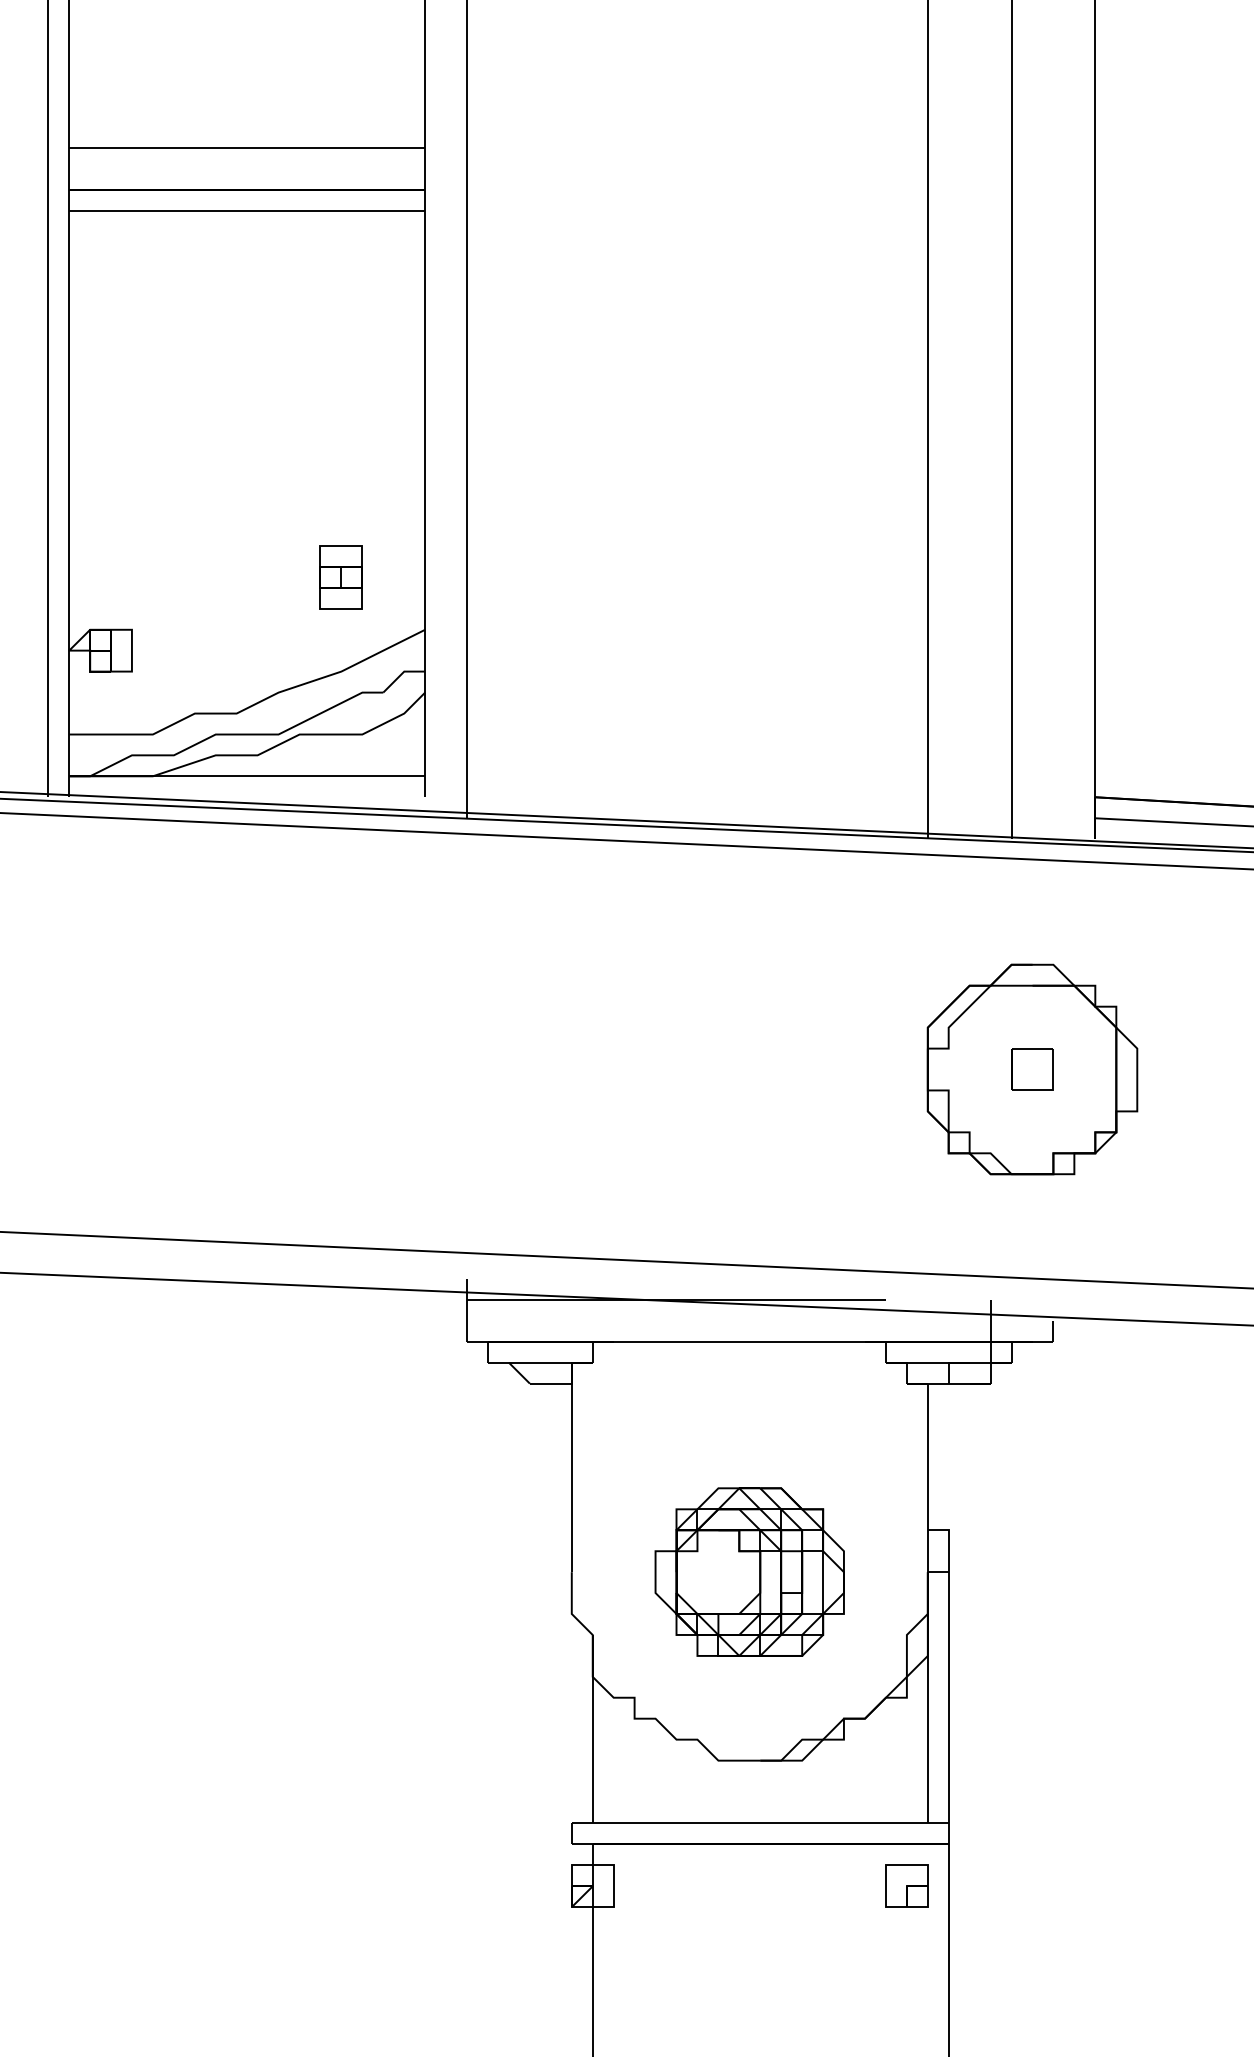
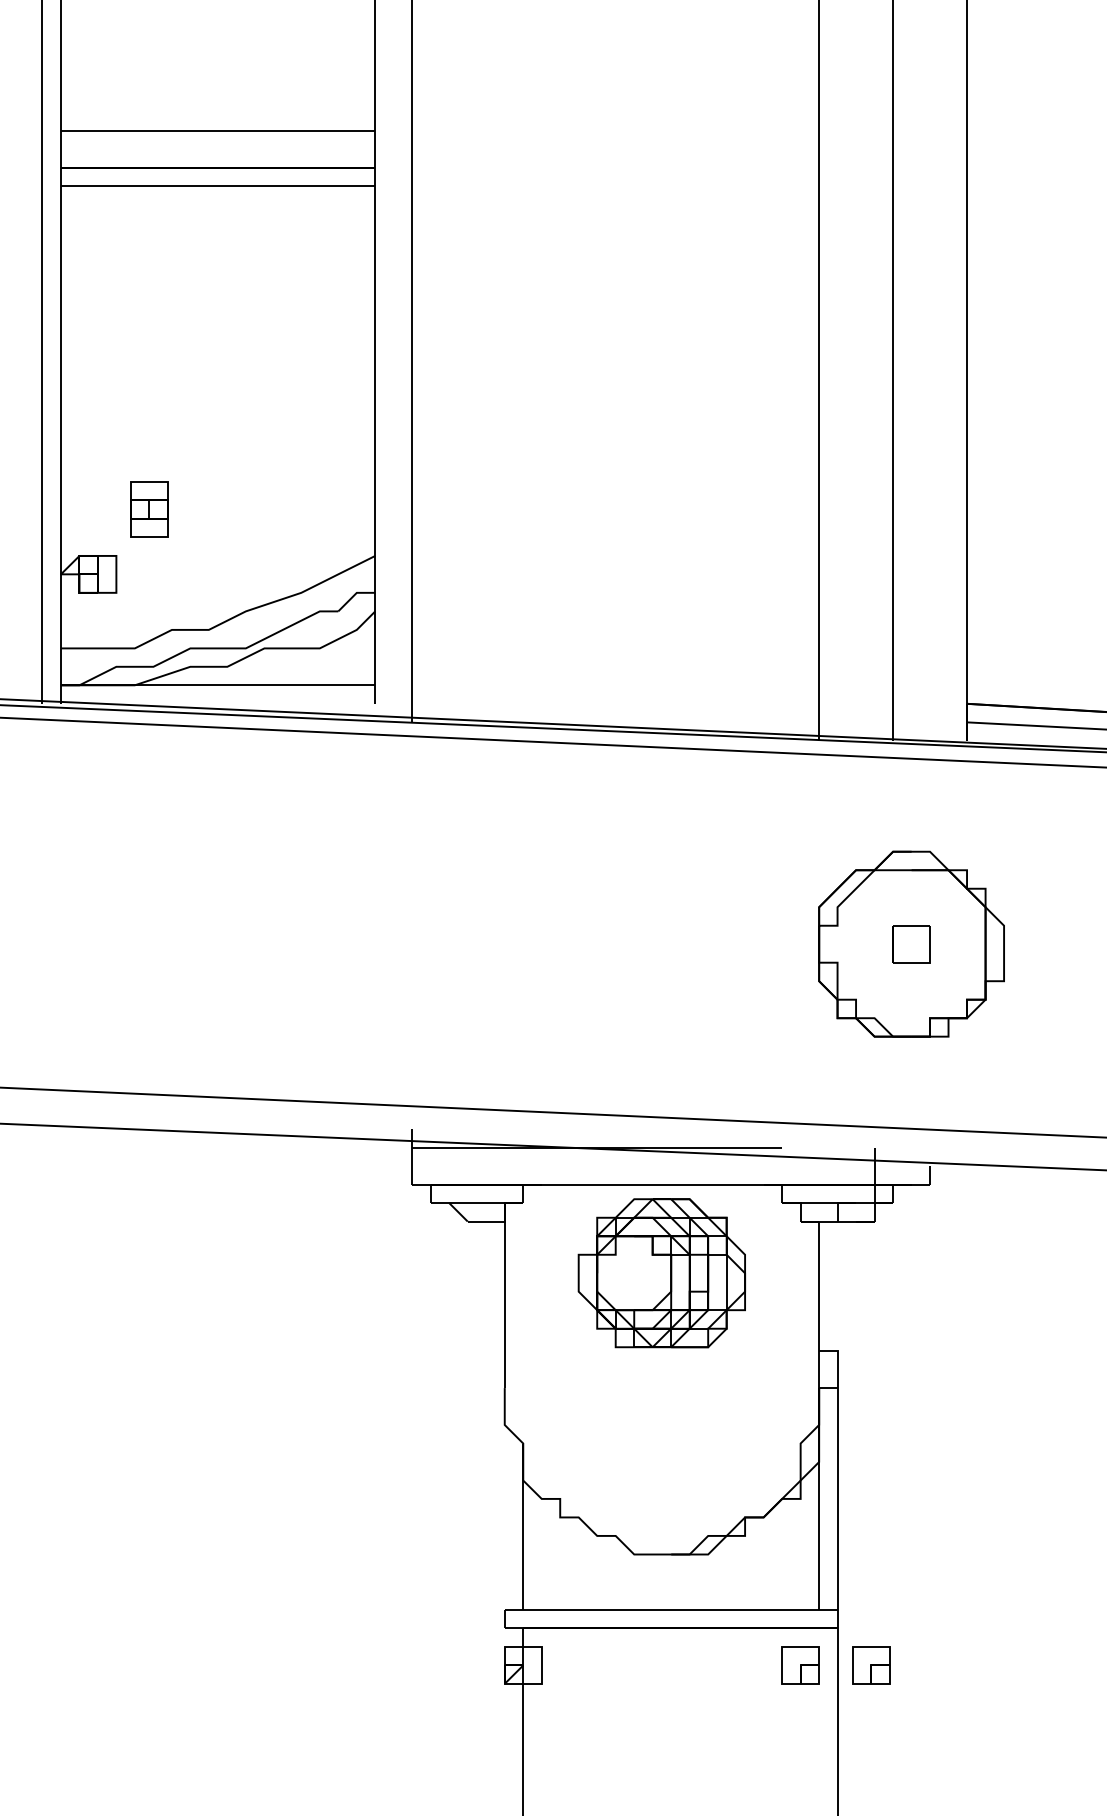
part: (340, 577) -> (148, 509), moved
part: (749, 1571) -> (661, 1272), moved
part: (986, 1885) -> (870, 1664), added

